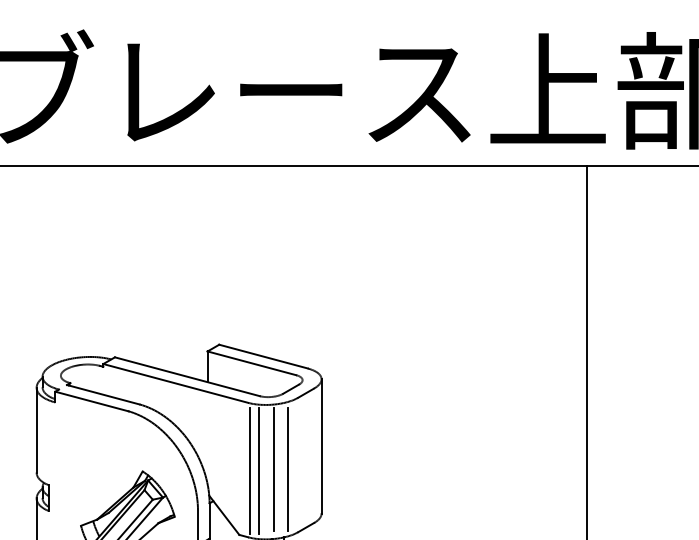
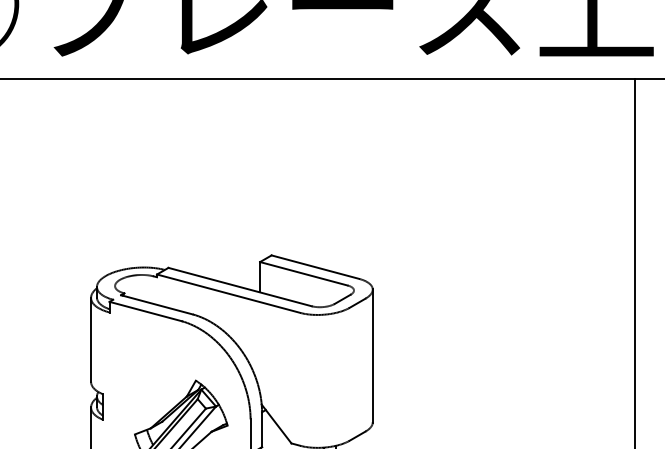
line: (273, 469) -> (325, 378), removed
line: (287, 469) -> (339, 378), removed
line: (249, 471) -> (301, 380), removed
line: (259, 471) -> (311, 380), removed

